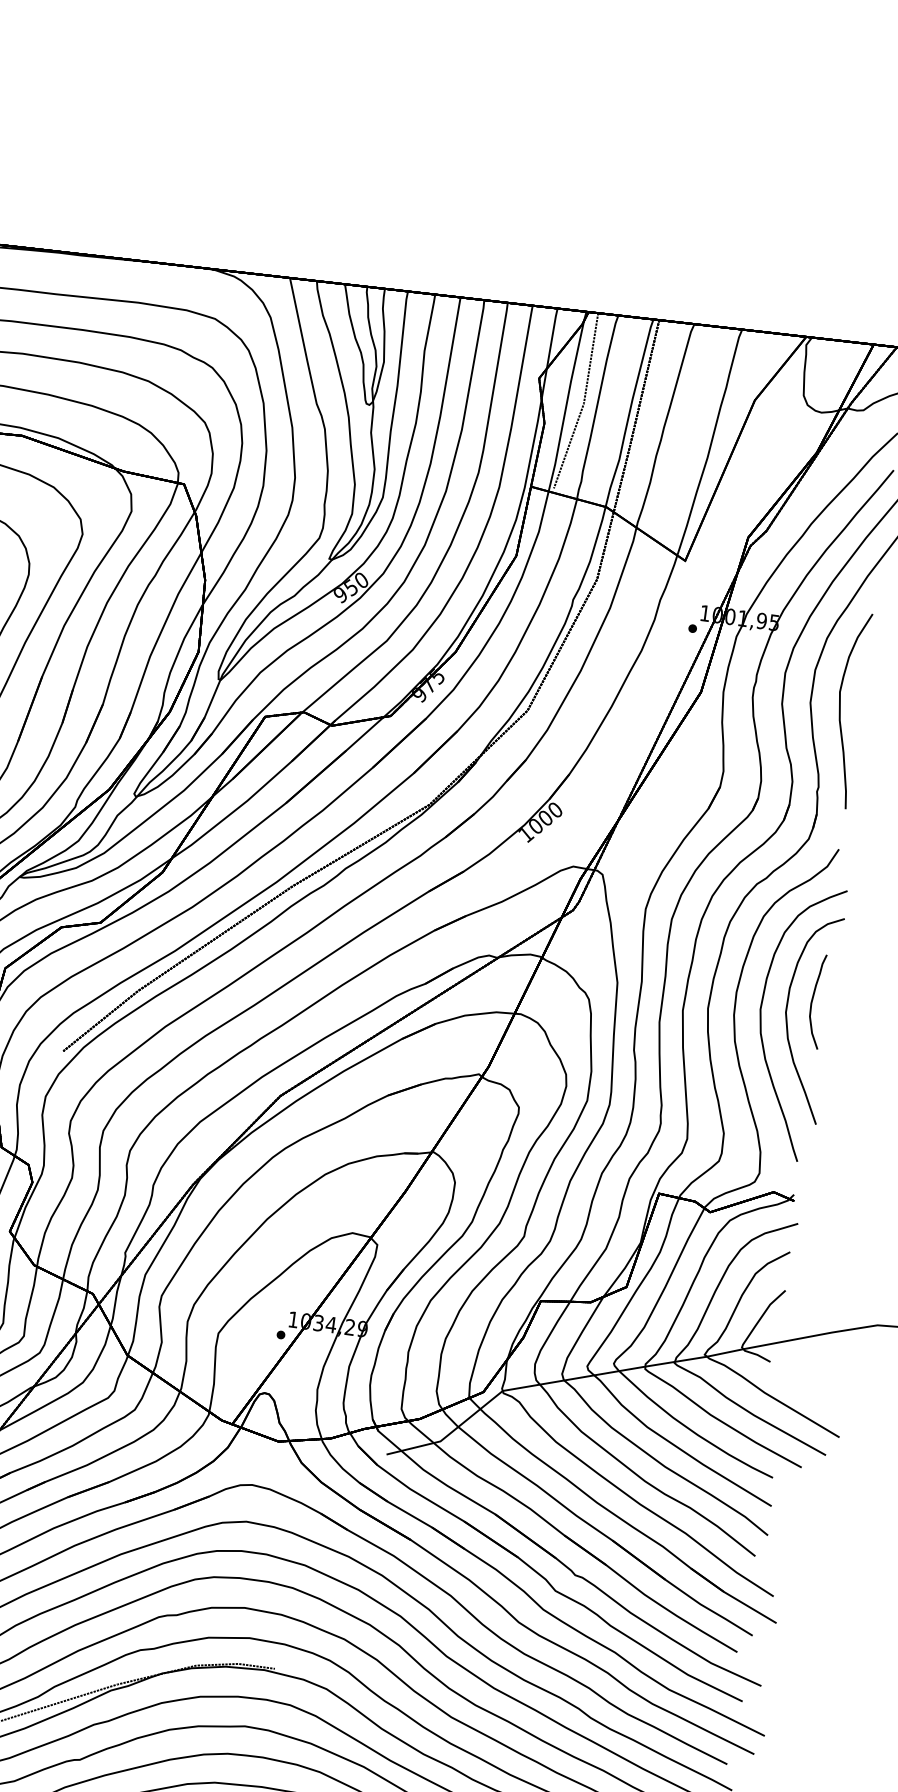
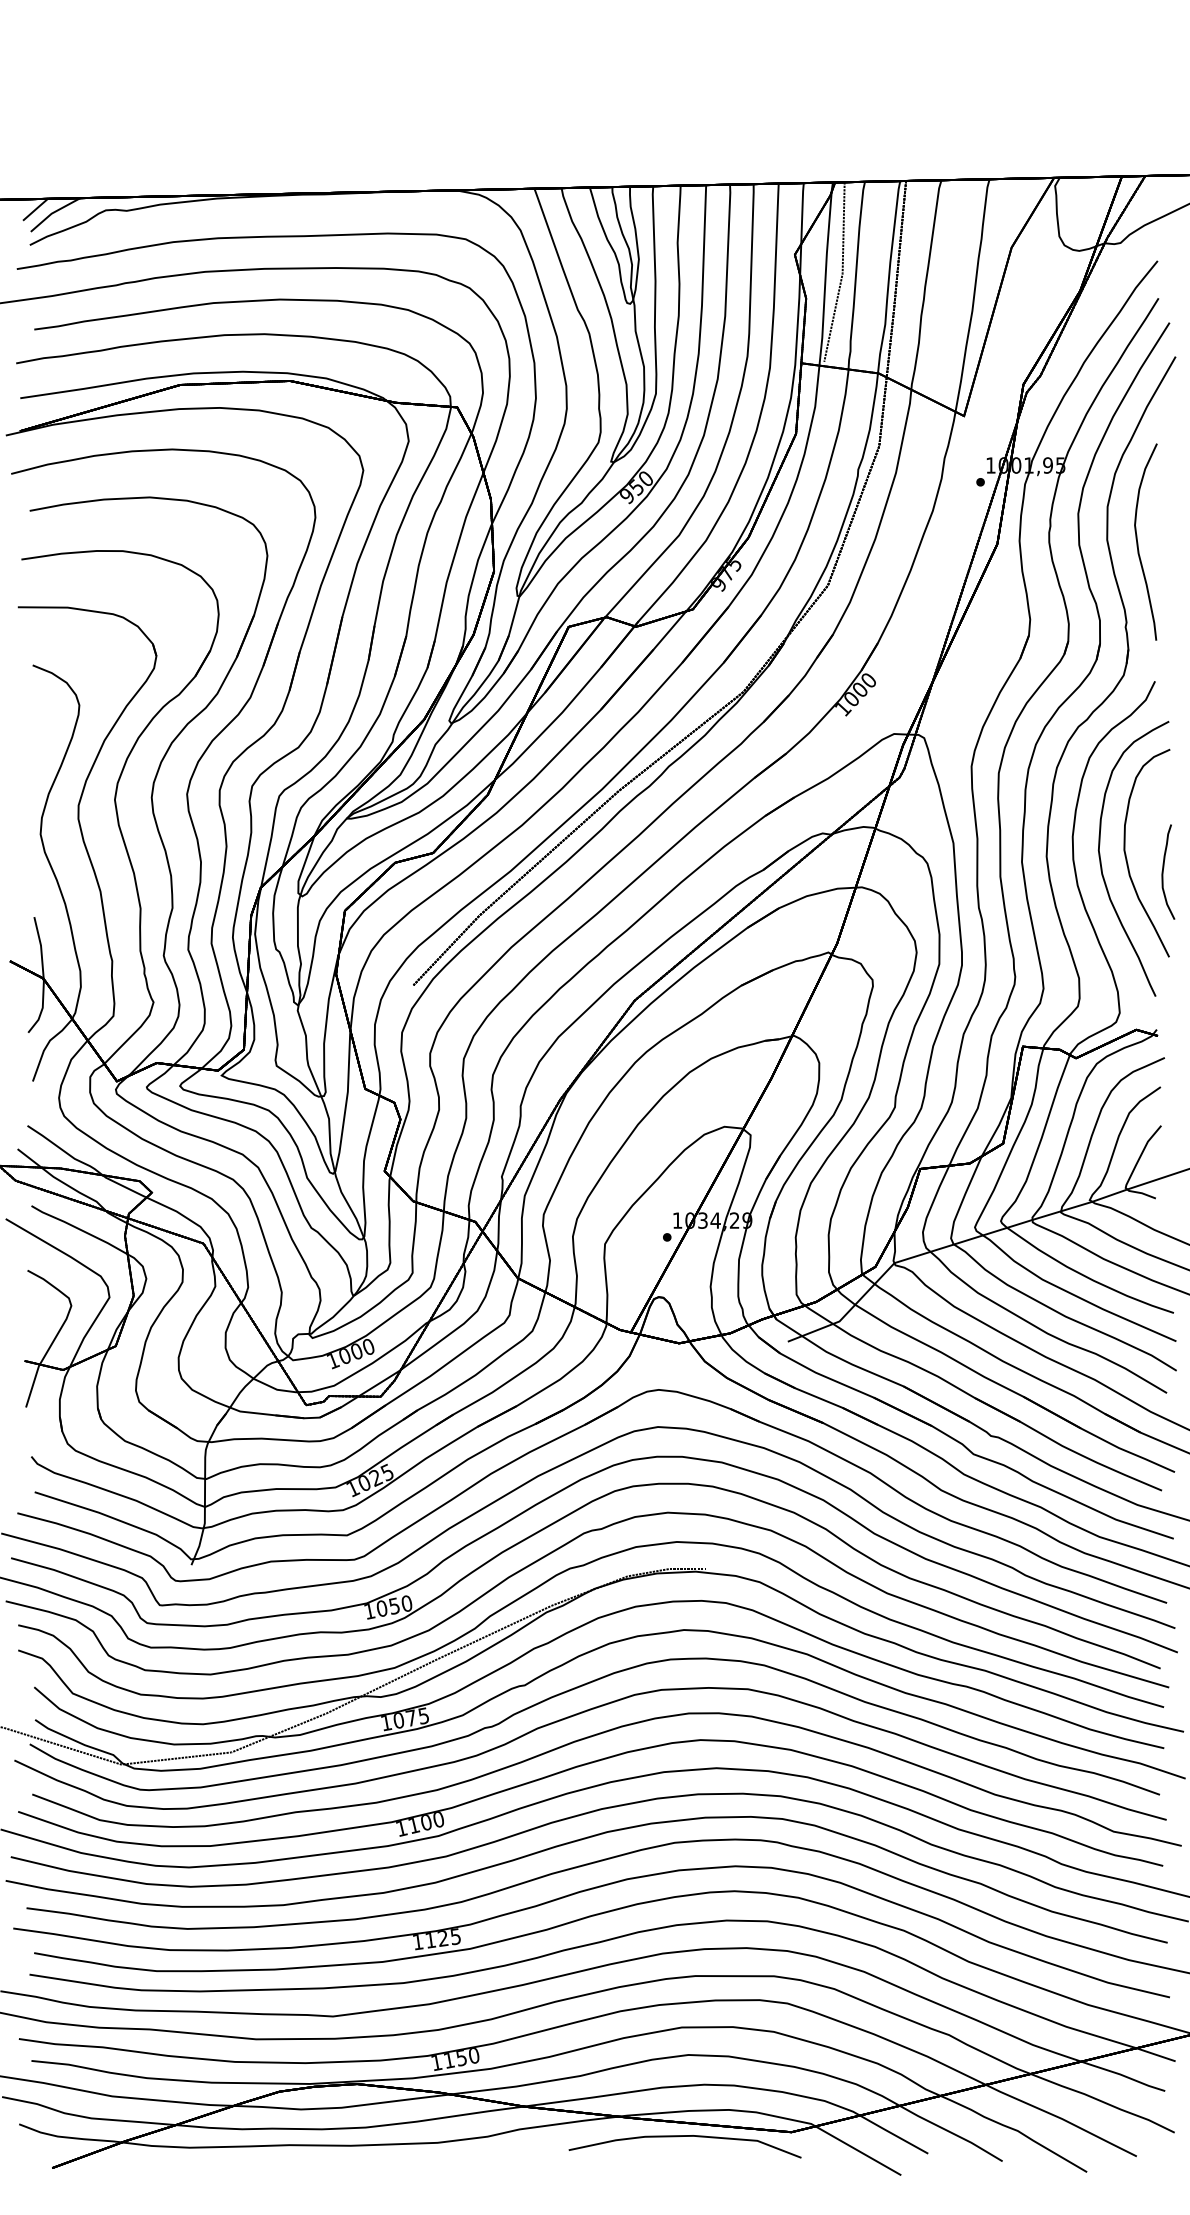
curve: (812, 1000) -> (1163, 871), moved

